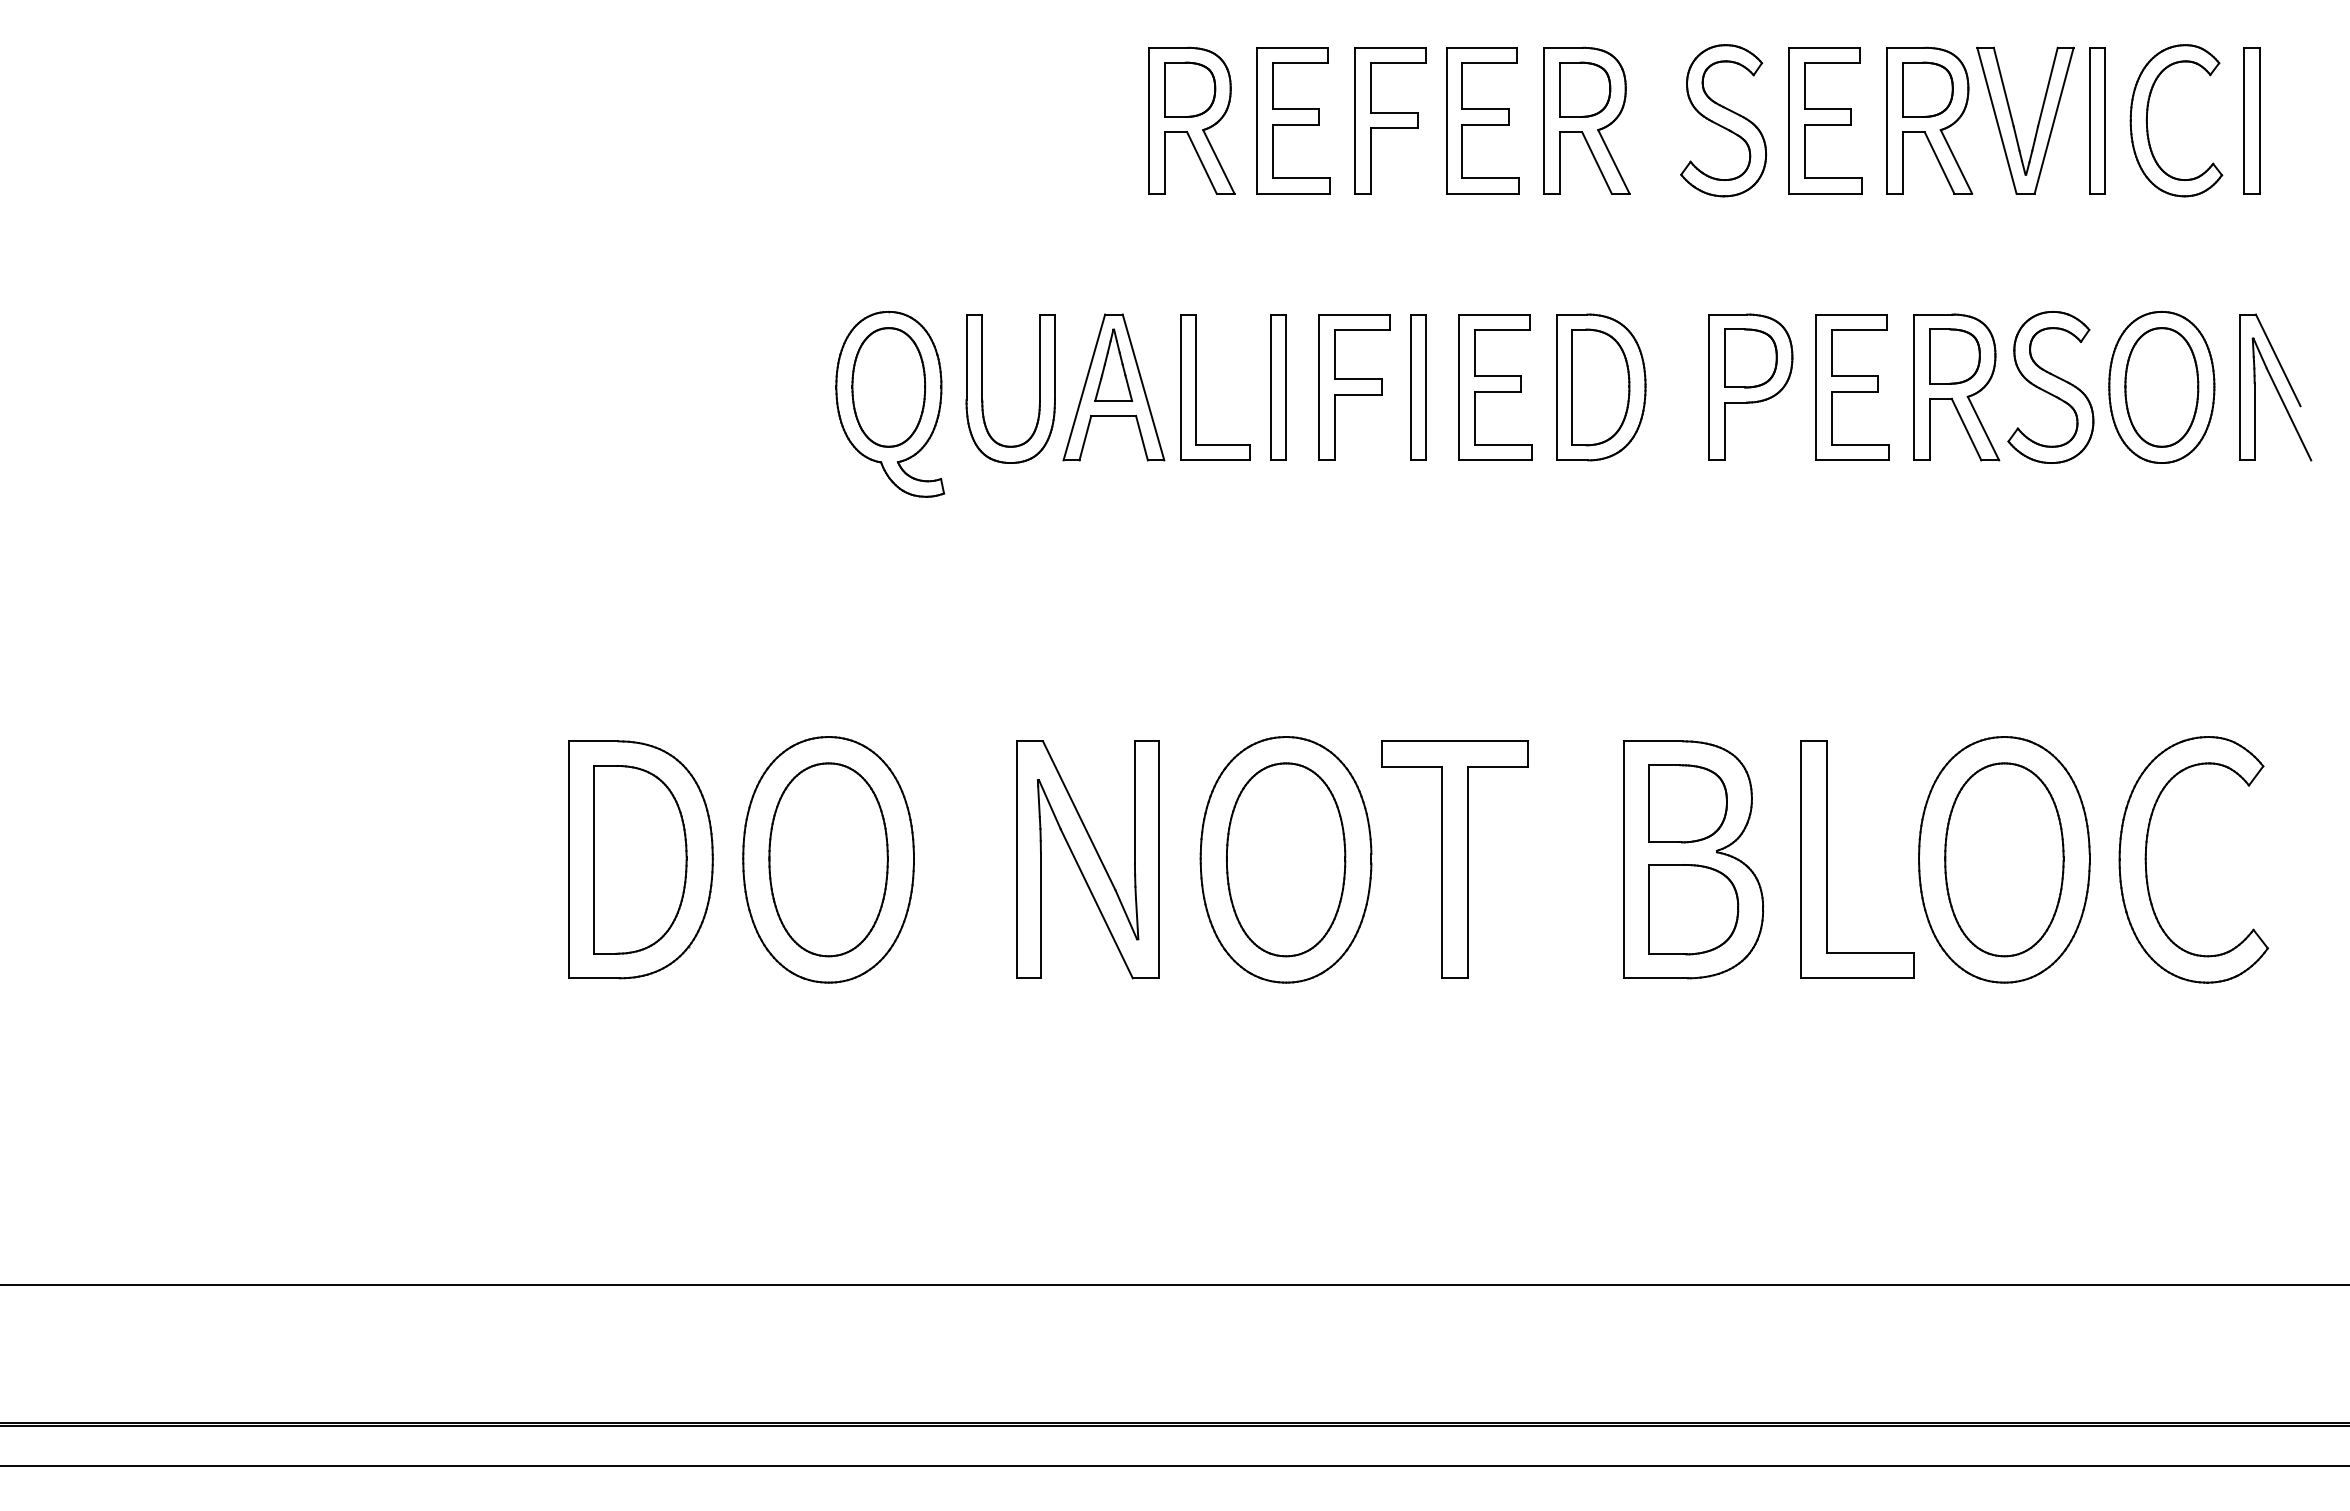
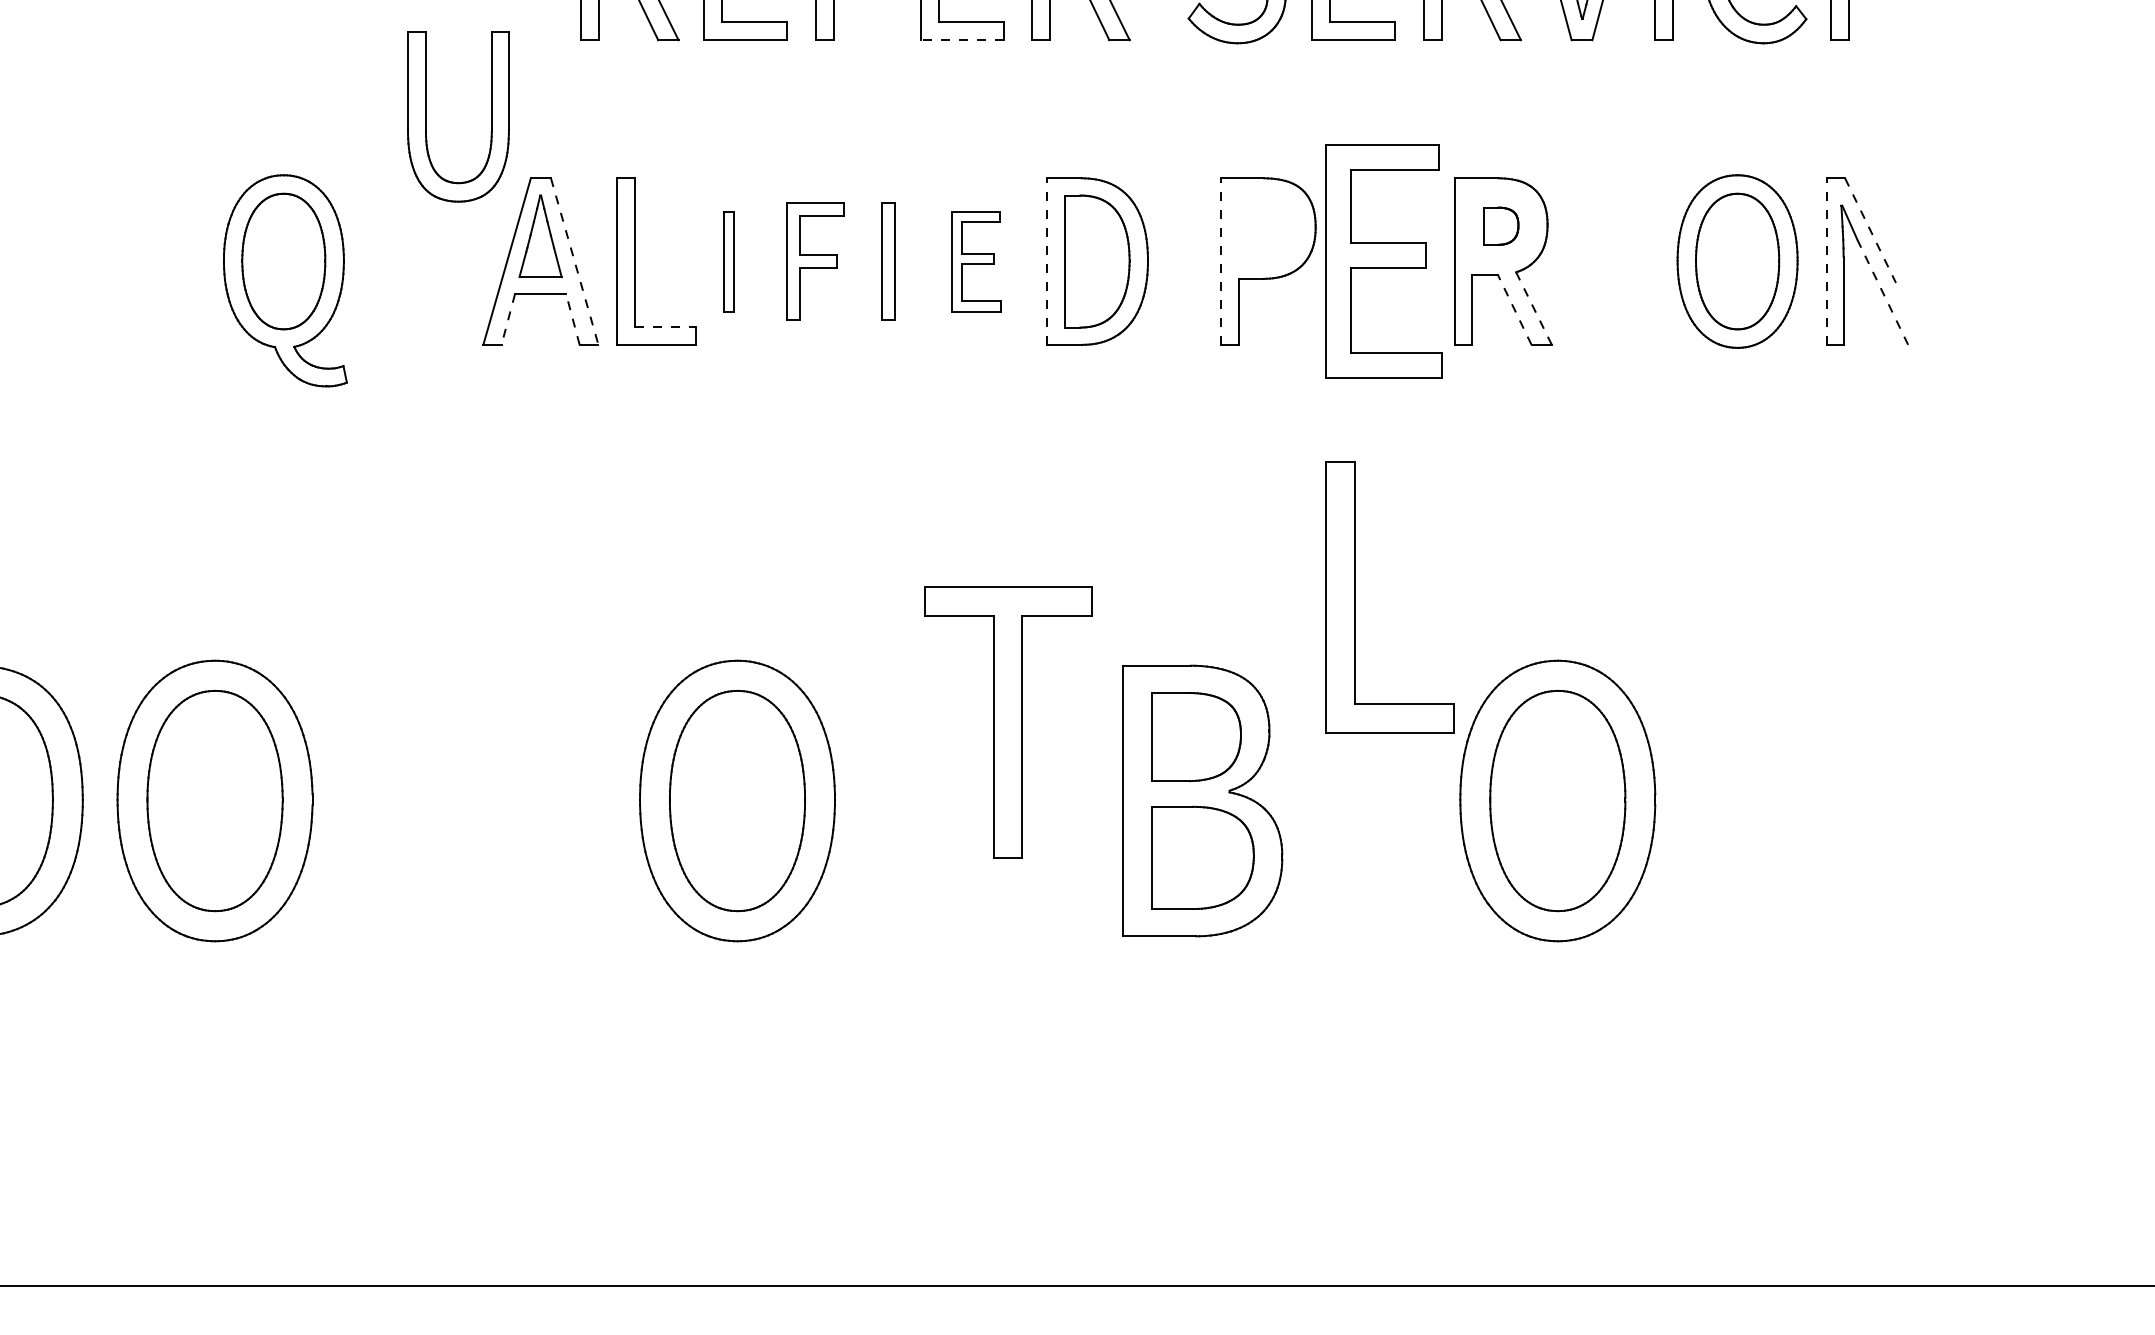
line: (1482, 193) -> (961, 40), solid -> dashed
part: (1954, 356) -> (1500, 226), size x0.6
part: (1750, 358) -> (1267, 228), removed
line: (2278, 360) -> (1870, 230), solid -> dashed
line: (1143, 387) -> (574, 261), solid -> dashed
part: (1278, 387) -> (728, 261), size x0.6
part: (1354, 387) -> (815, 261), size x0.7
part: (1418, 387) -> (888, 261), size x0.7
part: (1495, 387) -> (976, 261), size x0.6
line: (1556, 387) -> (1046, 261), solid -> dashed
line: (1709, 387) -> (1221, 261), solid -> dashed
part: (1852, 387) -> (1384, 261), size x1.4
part: (2050, 387) -> (1610, 261), removed
line: (2239, 387) -> (1826, 261), solid -> dashed
part: (982, 388) -> (426, 116), moved
line: (2289, 414) -> (1883, 292), solid -> dashed
line: (1966, 429) -> (1514, 309), solid -> dashed
line: (1983, 429) -> (1533, 309), solid -> dashed
line: (1085, 438) -> (508, 319), solid -> dashed
line: (1141, 438) -> (572, 319), solid -> dashed
line: (1223, 444) -> (666, 326), solid -> dashed
part: (1087, 859) -> (510, 800), removed
part: (1454, 859) -> (1007, 721), moved
part: (1827, 859) -> (1355, 597), moved
part: (2146, 859) -> (1720, 800), removed

